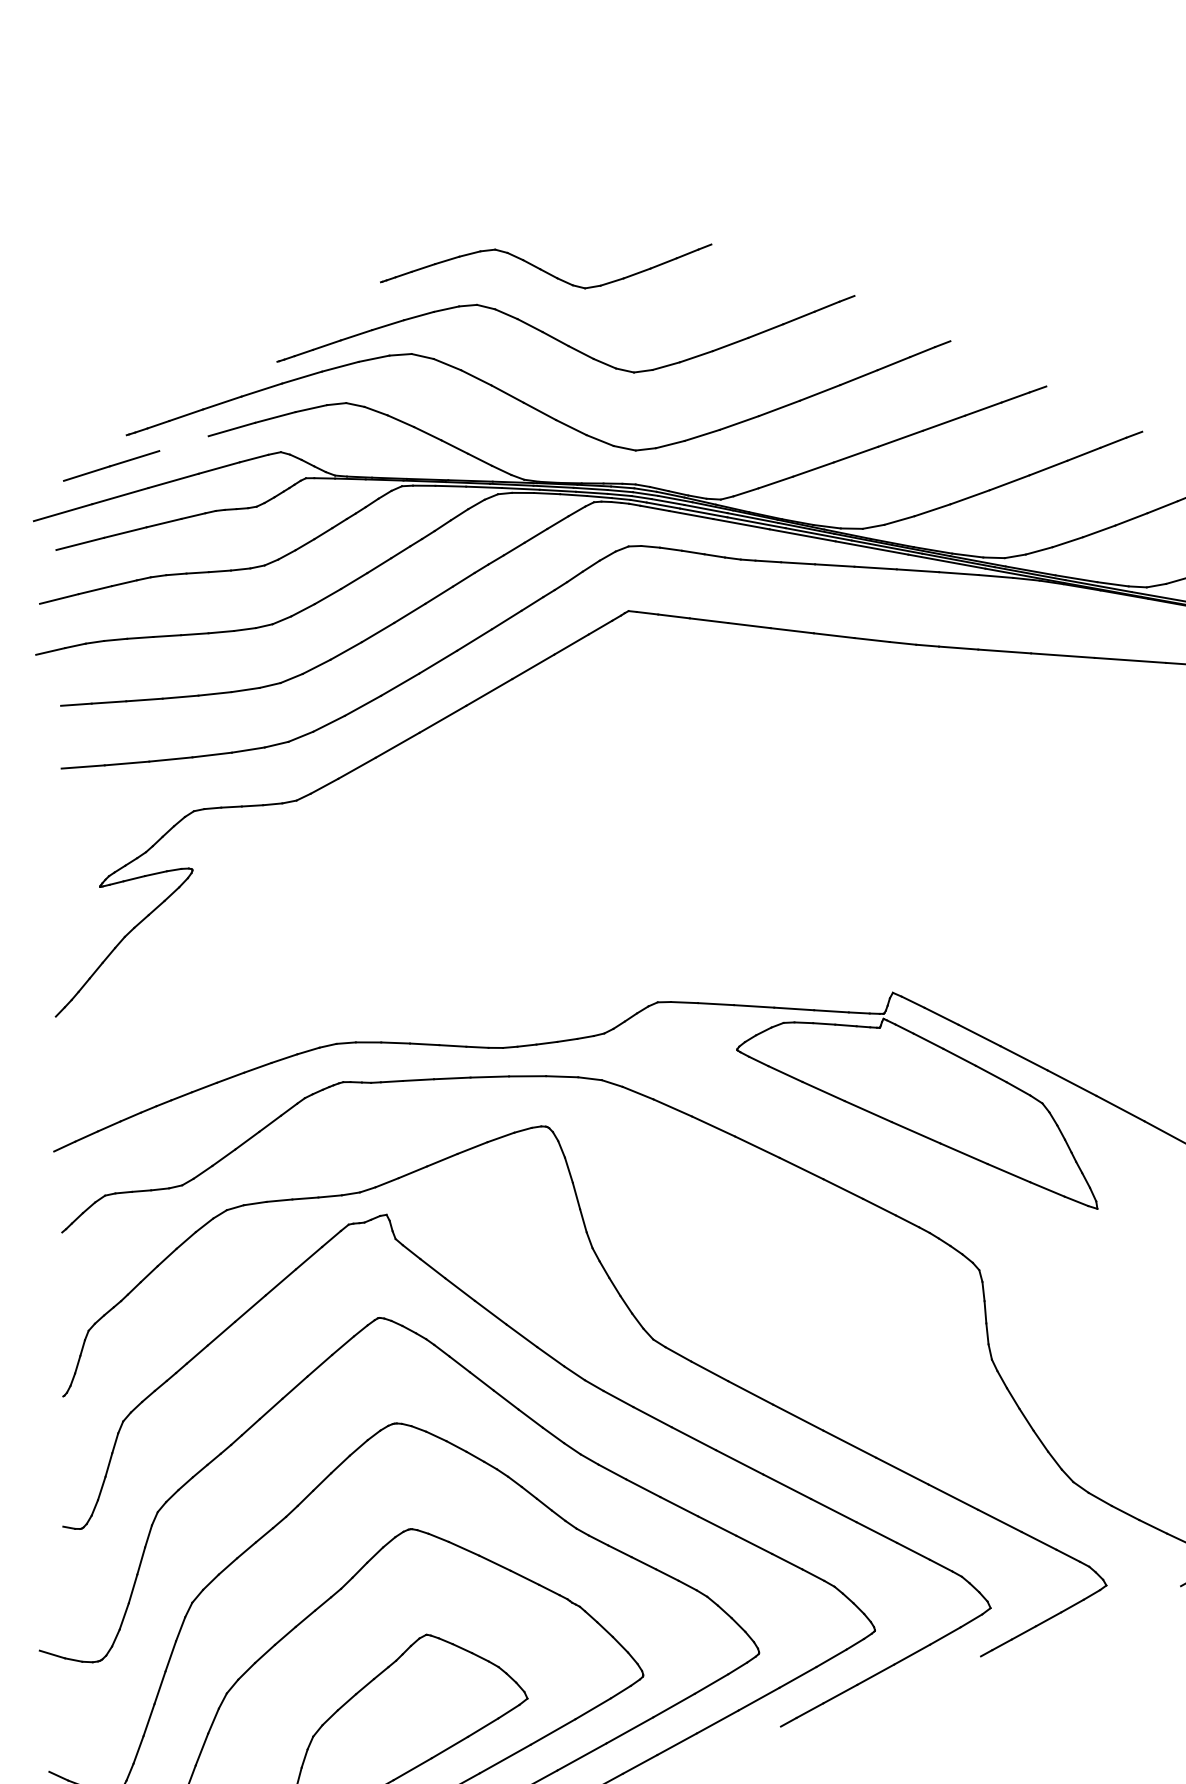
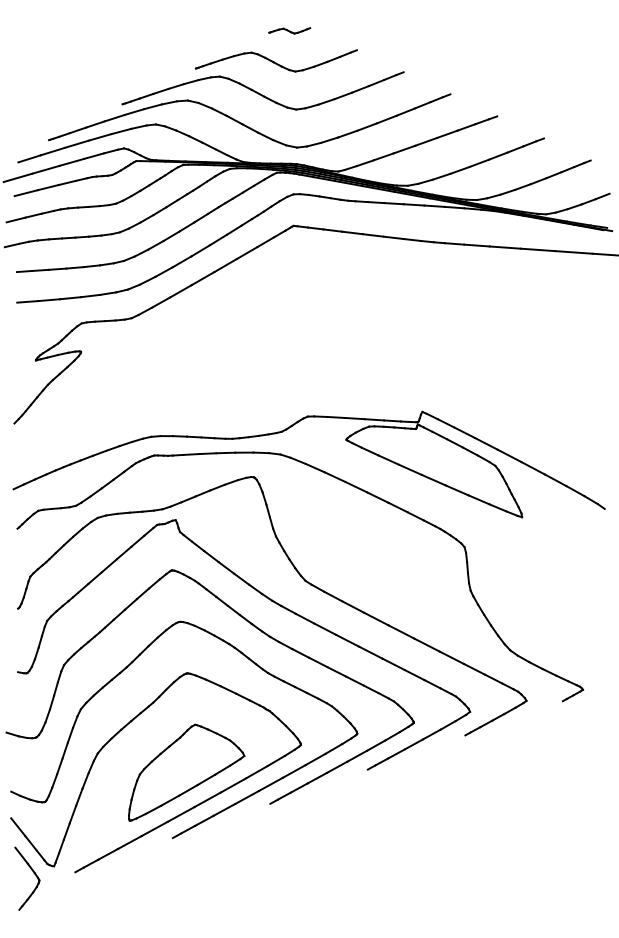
part: (620, 210) -> (289, 30), added
part: (544, 265) -> (275, 60), moved
line: (183, 442) -> (76, 143), added

